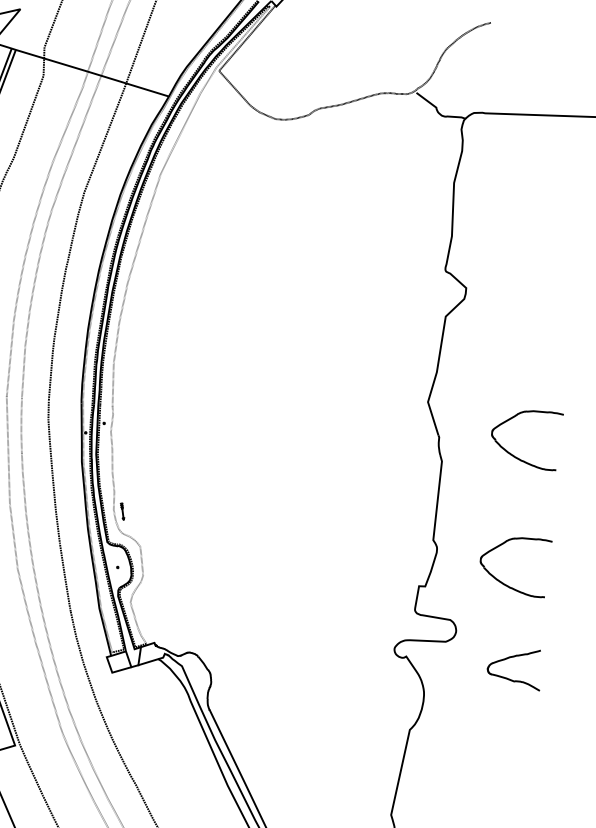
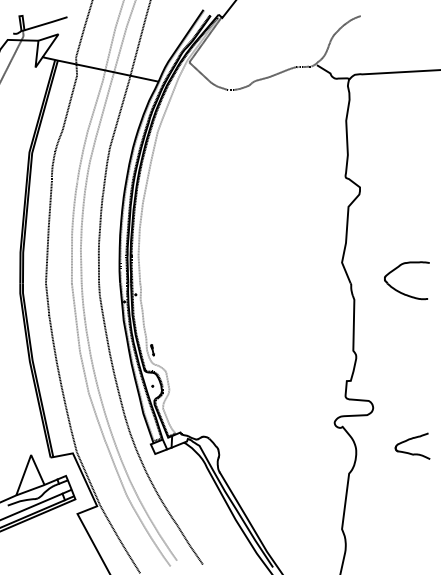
part: (503, 581) -> (400, 373), removed
curve: (510, 659) -> (409, 440), moved

